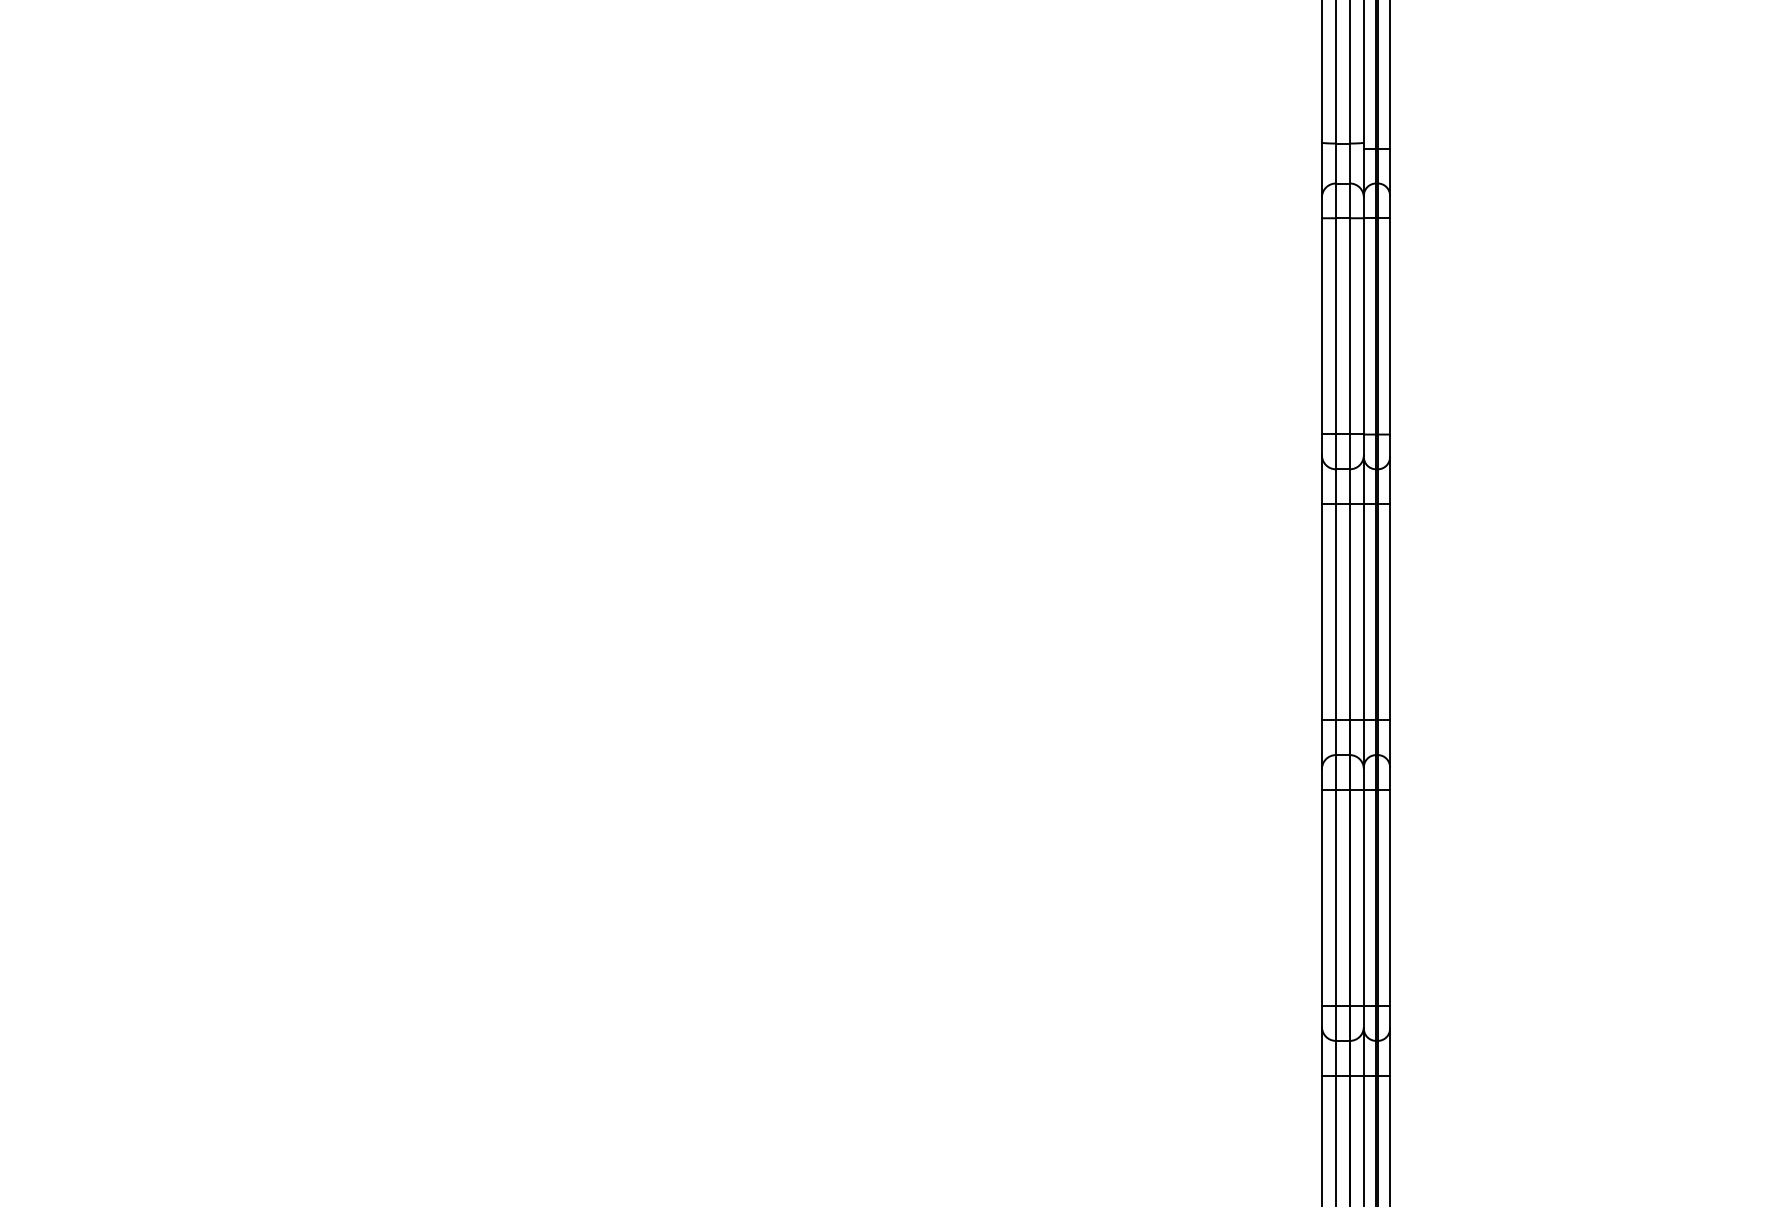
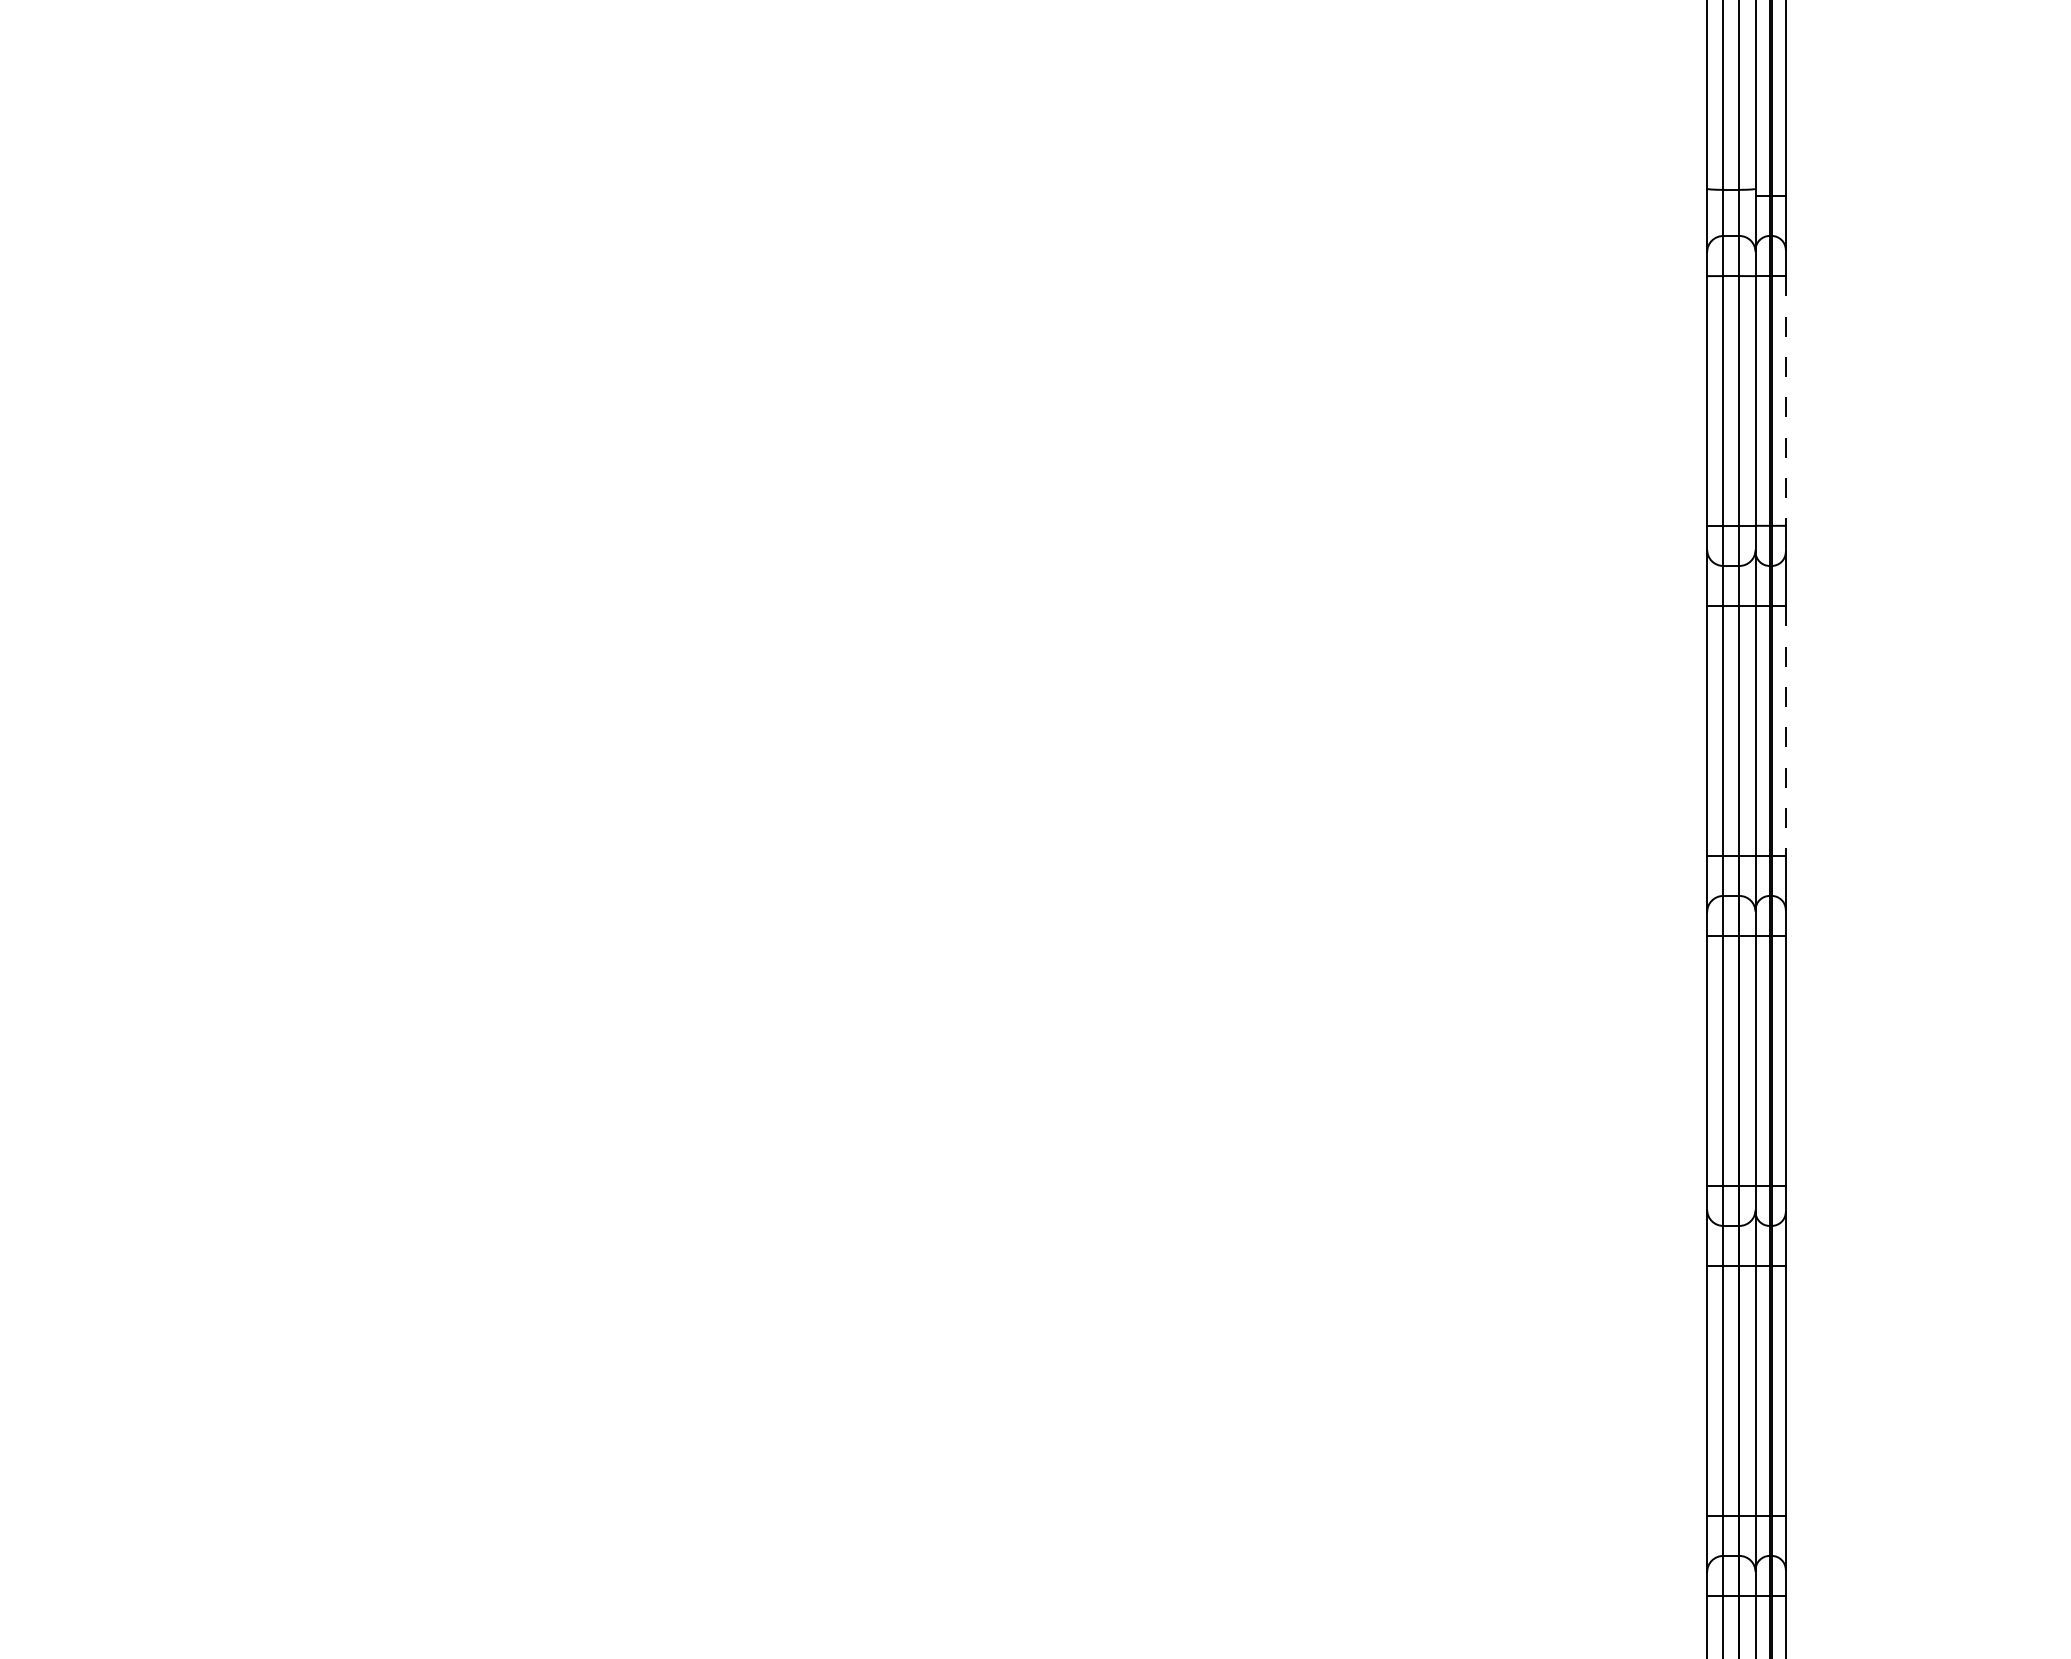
line: (1389, 326) -> (1785, 401), solid -> dashed
line: (1389, 611) -> (1785, 730), solid -> dashed

